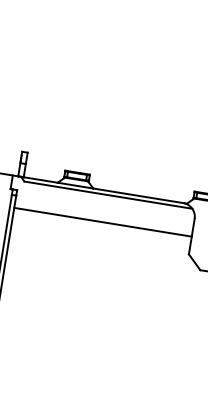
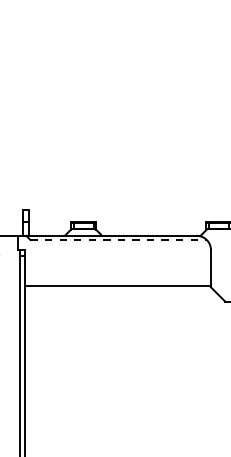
line: (109, 195) -> (119, 240), solid -> dashed
line: (102, 222) -> (117, 285), moved

